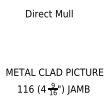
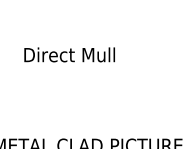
text: (49, 13) -> (69, 54), moved

